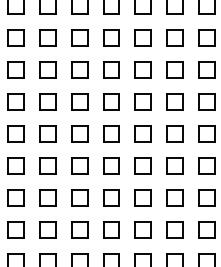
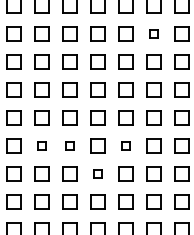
part: (174, 37) -> (153, 33), size x0.6
part: (47, 165) -> (41, 145), size x0.6
part: (79, 165) -> (69, 145), size x0.6
part: (142, 165) -> (125, 145), size x0.6
part: (111, 197) -> (97, 173), size x0.6

